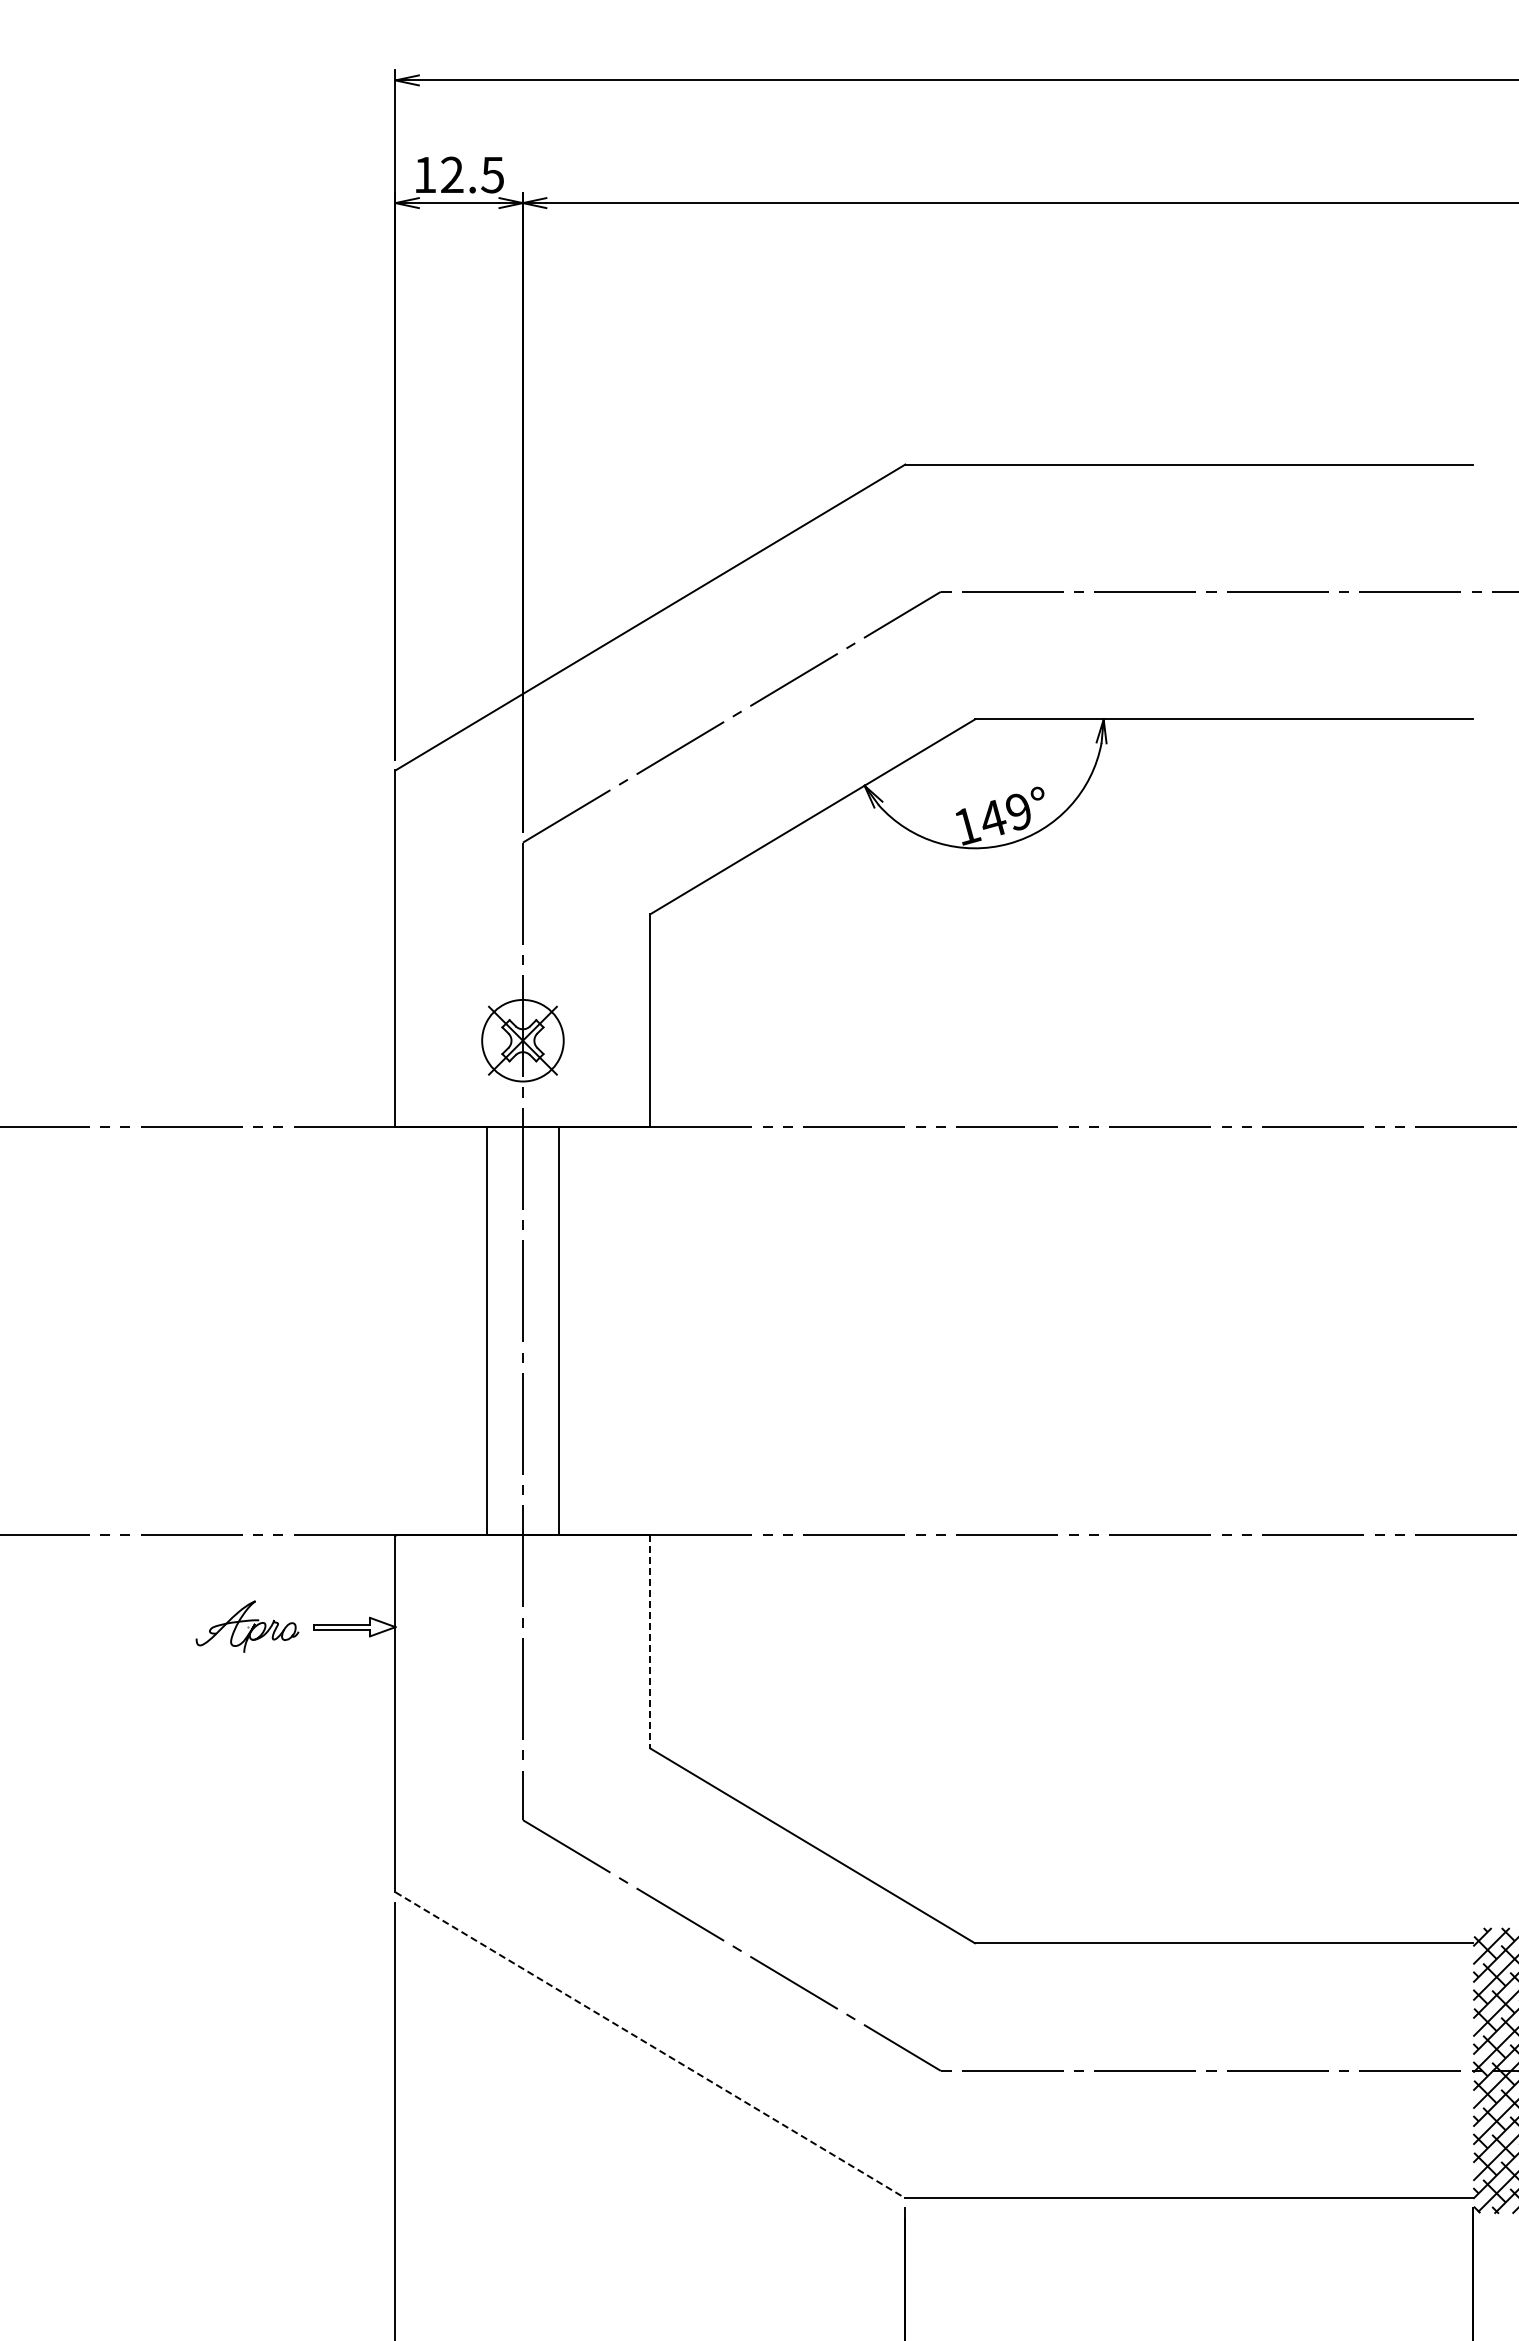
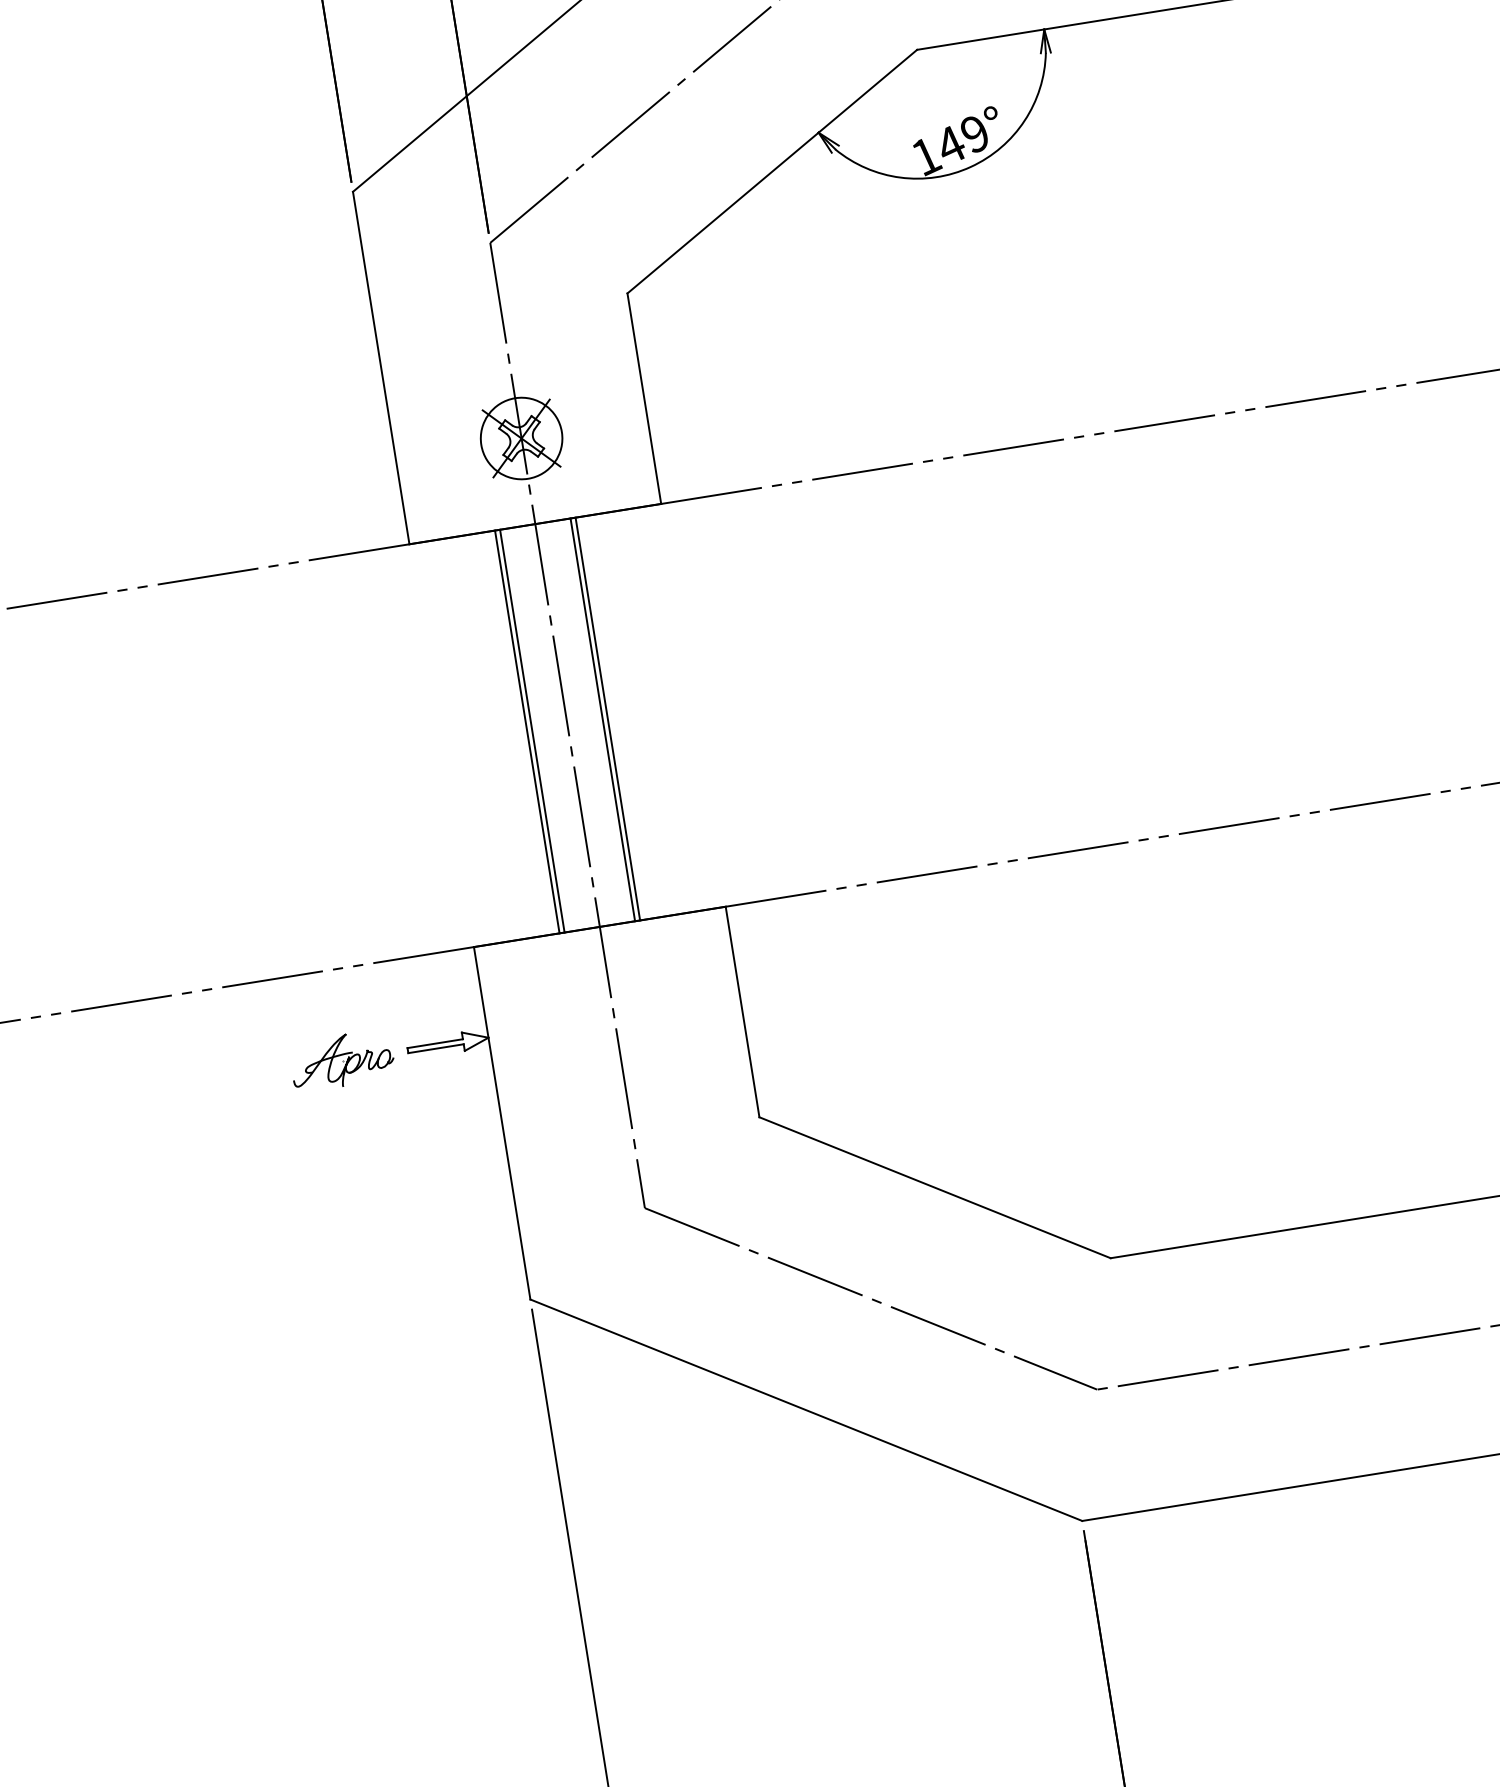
line: (482, 1331) -> (527, 732), added
line: (563, 1331) -> (607, 719), added
line: (650, 1641) -> (742, 1011), dashed -> solid
line: (650, 2045) -> (806, 1410), dashed -> solid

